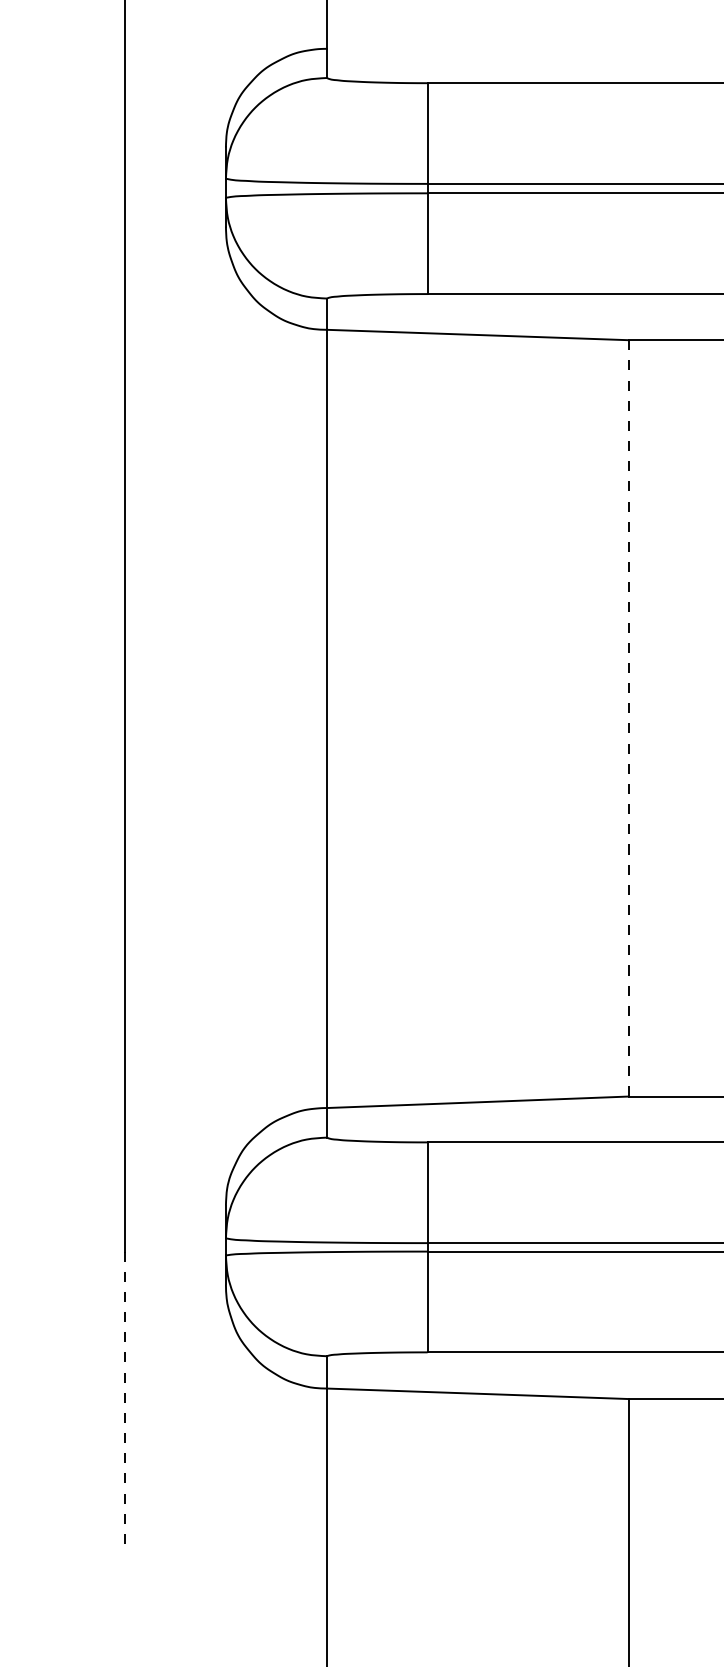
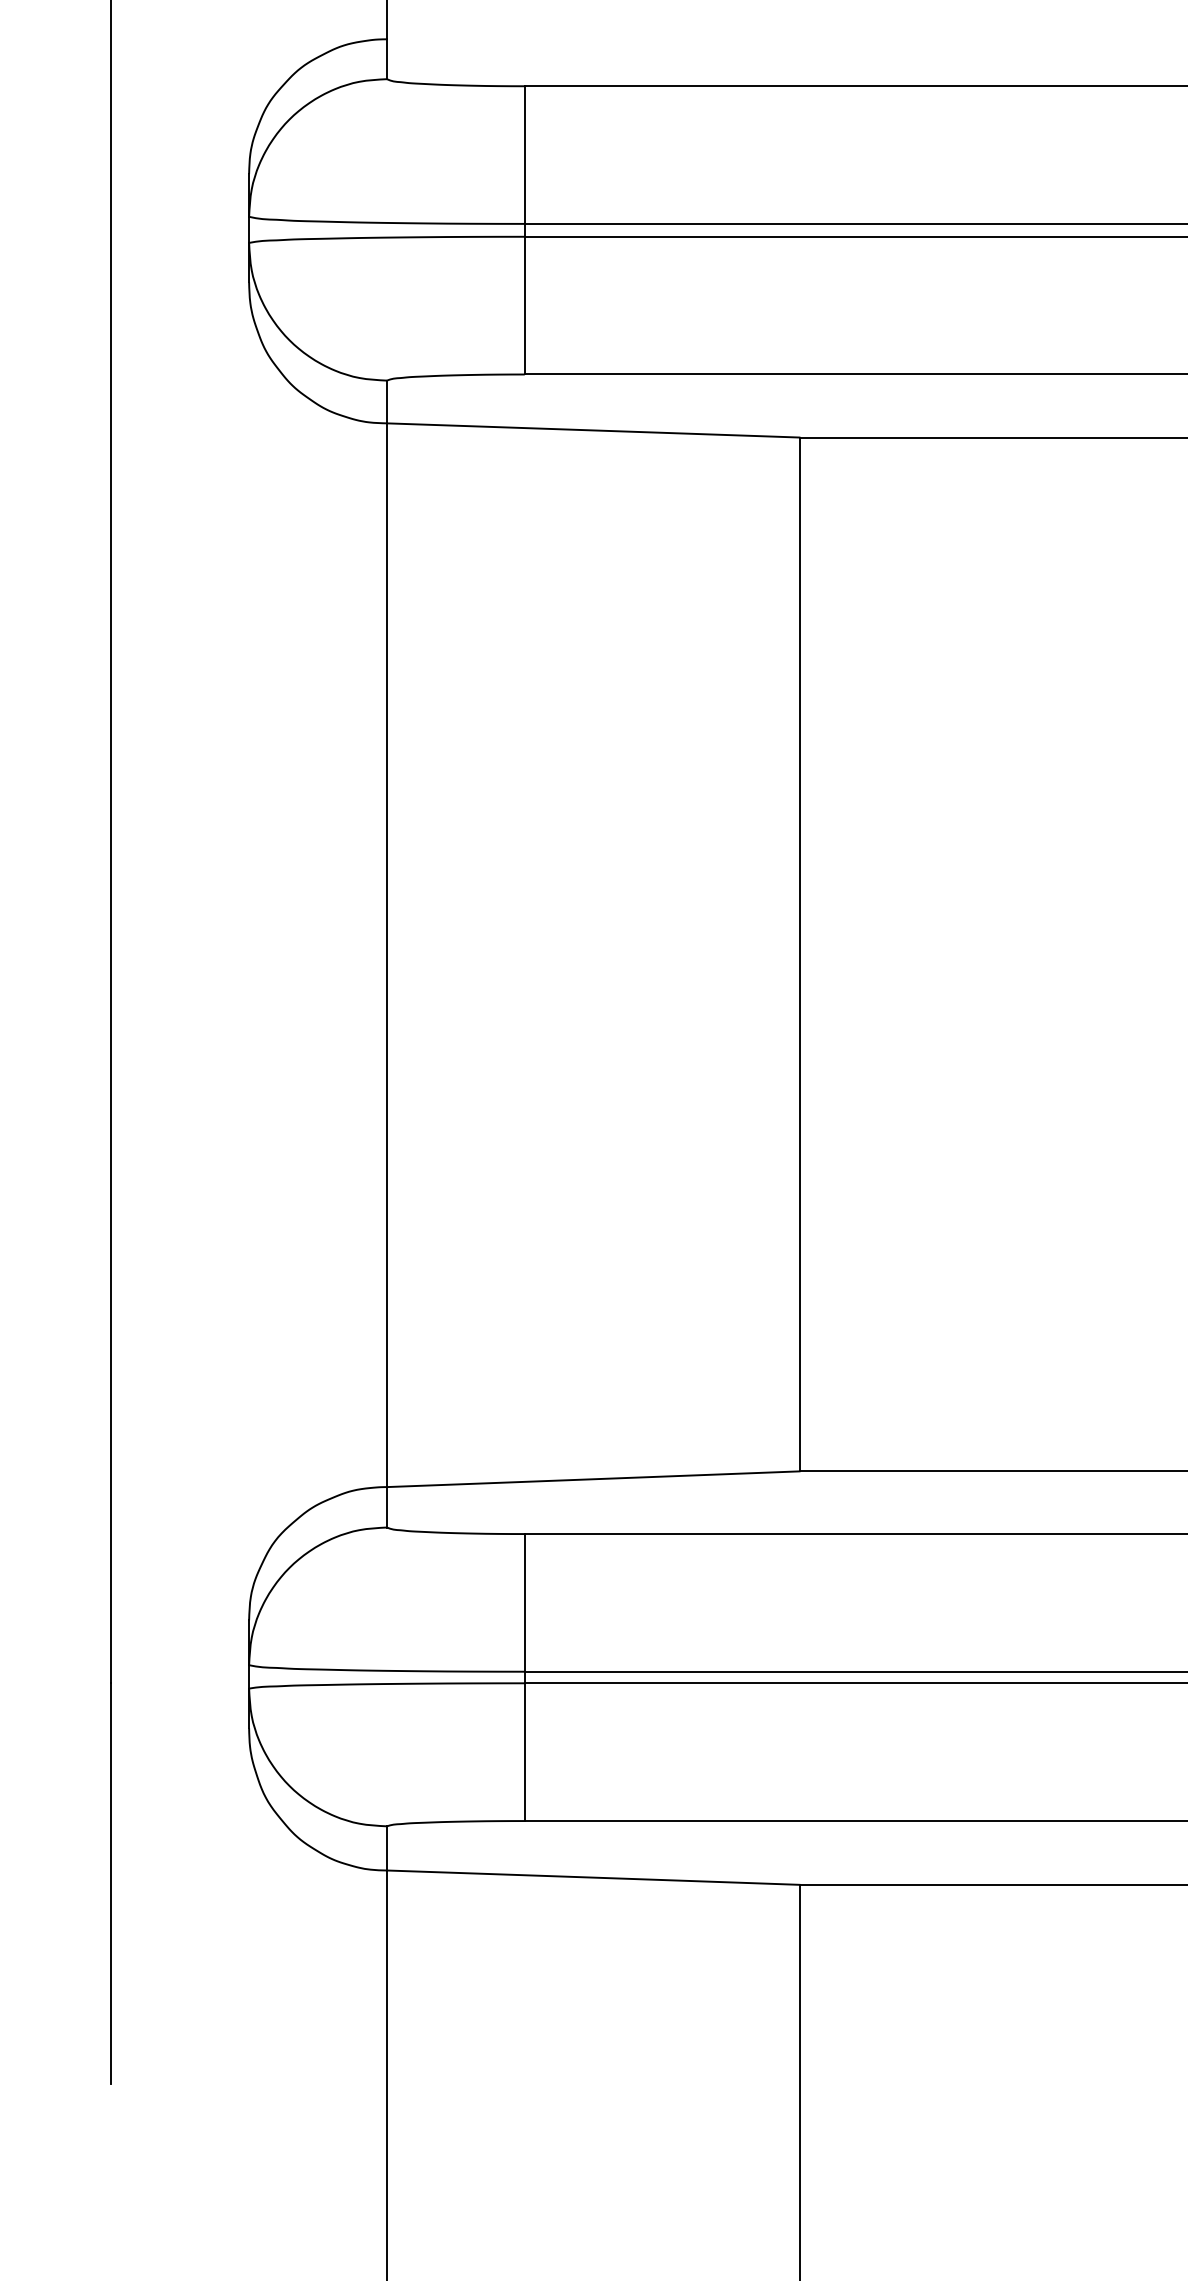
line: (629, 718) -> (800, 954), dashed -> solid
line: (125, 1398) -> (111, 1884), dashed -> solid

